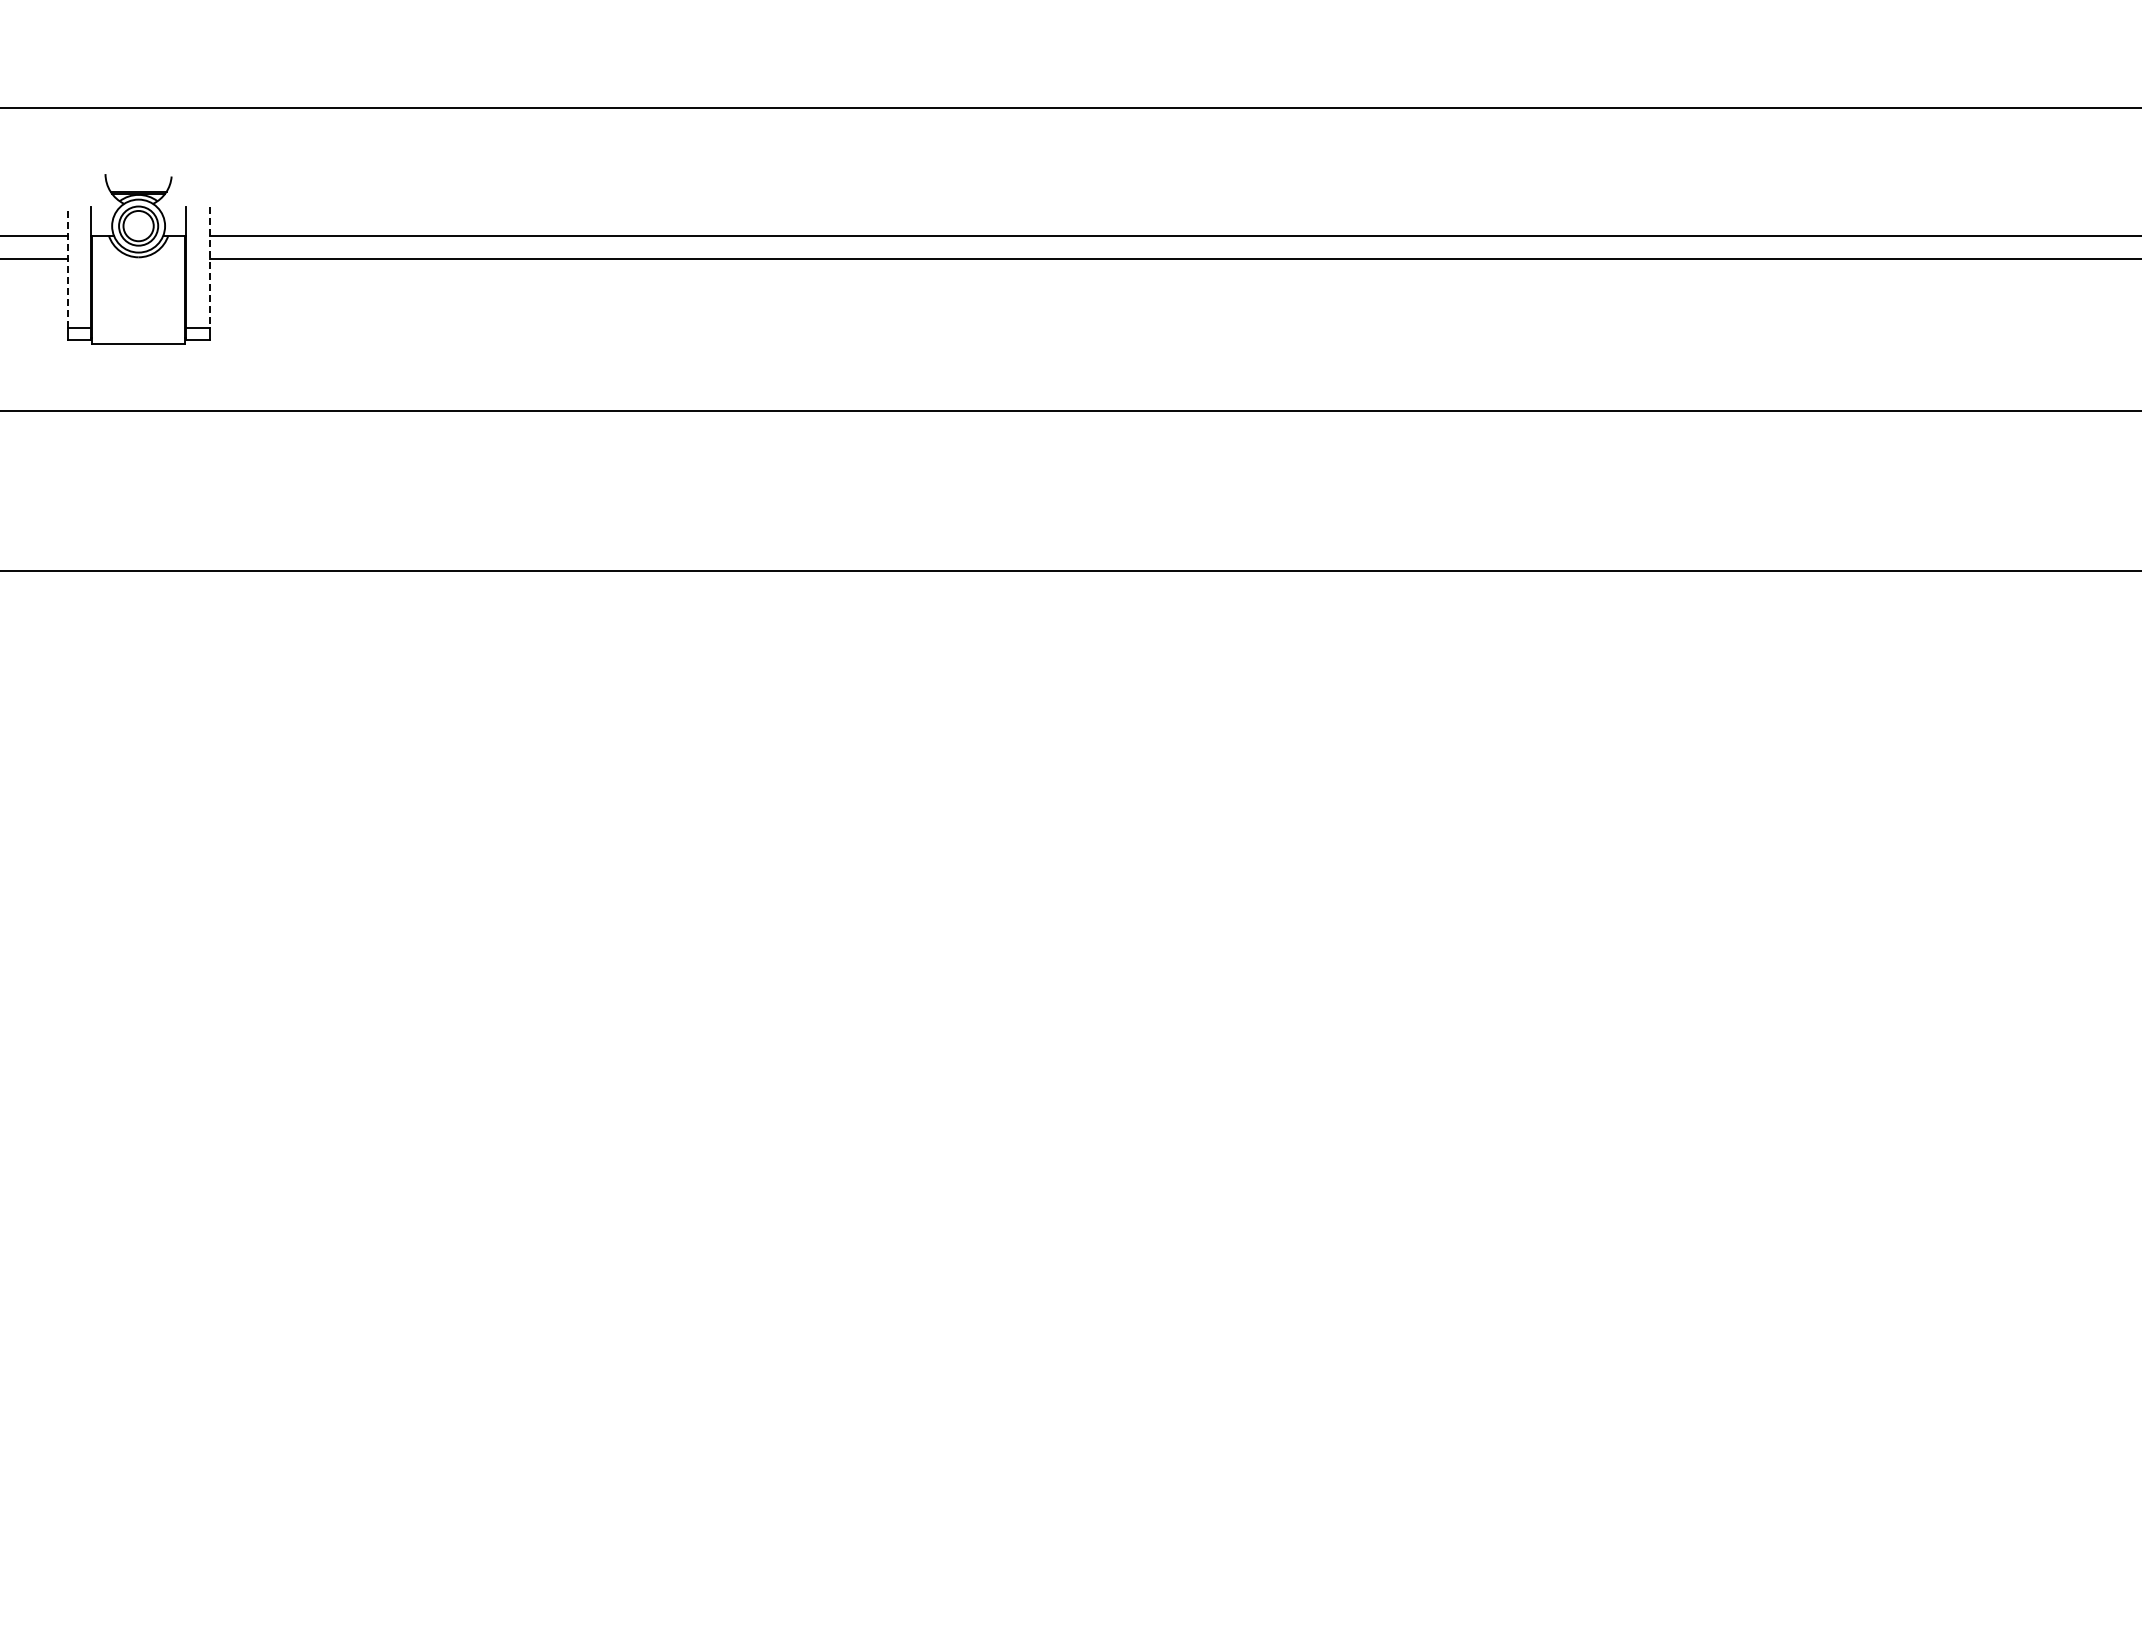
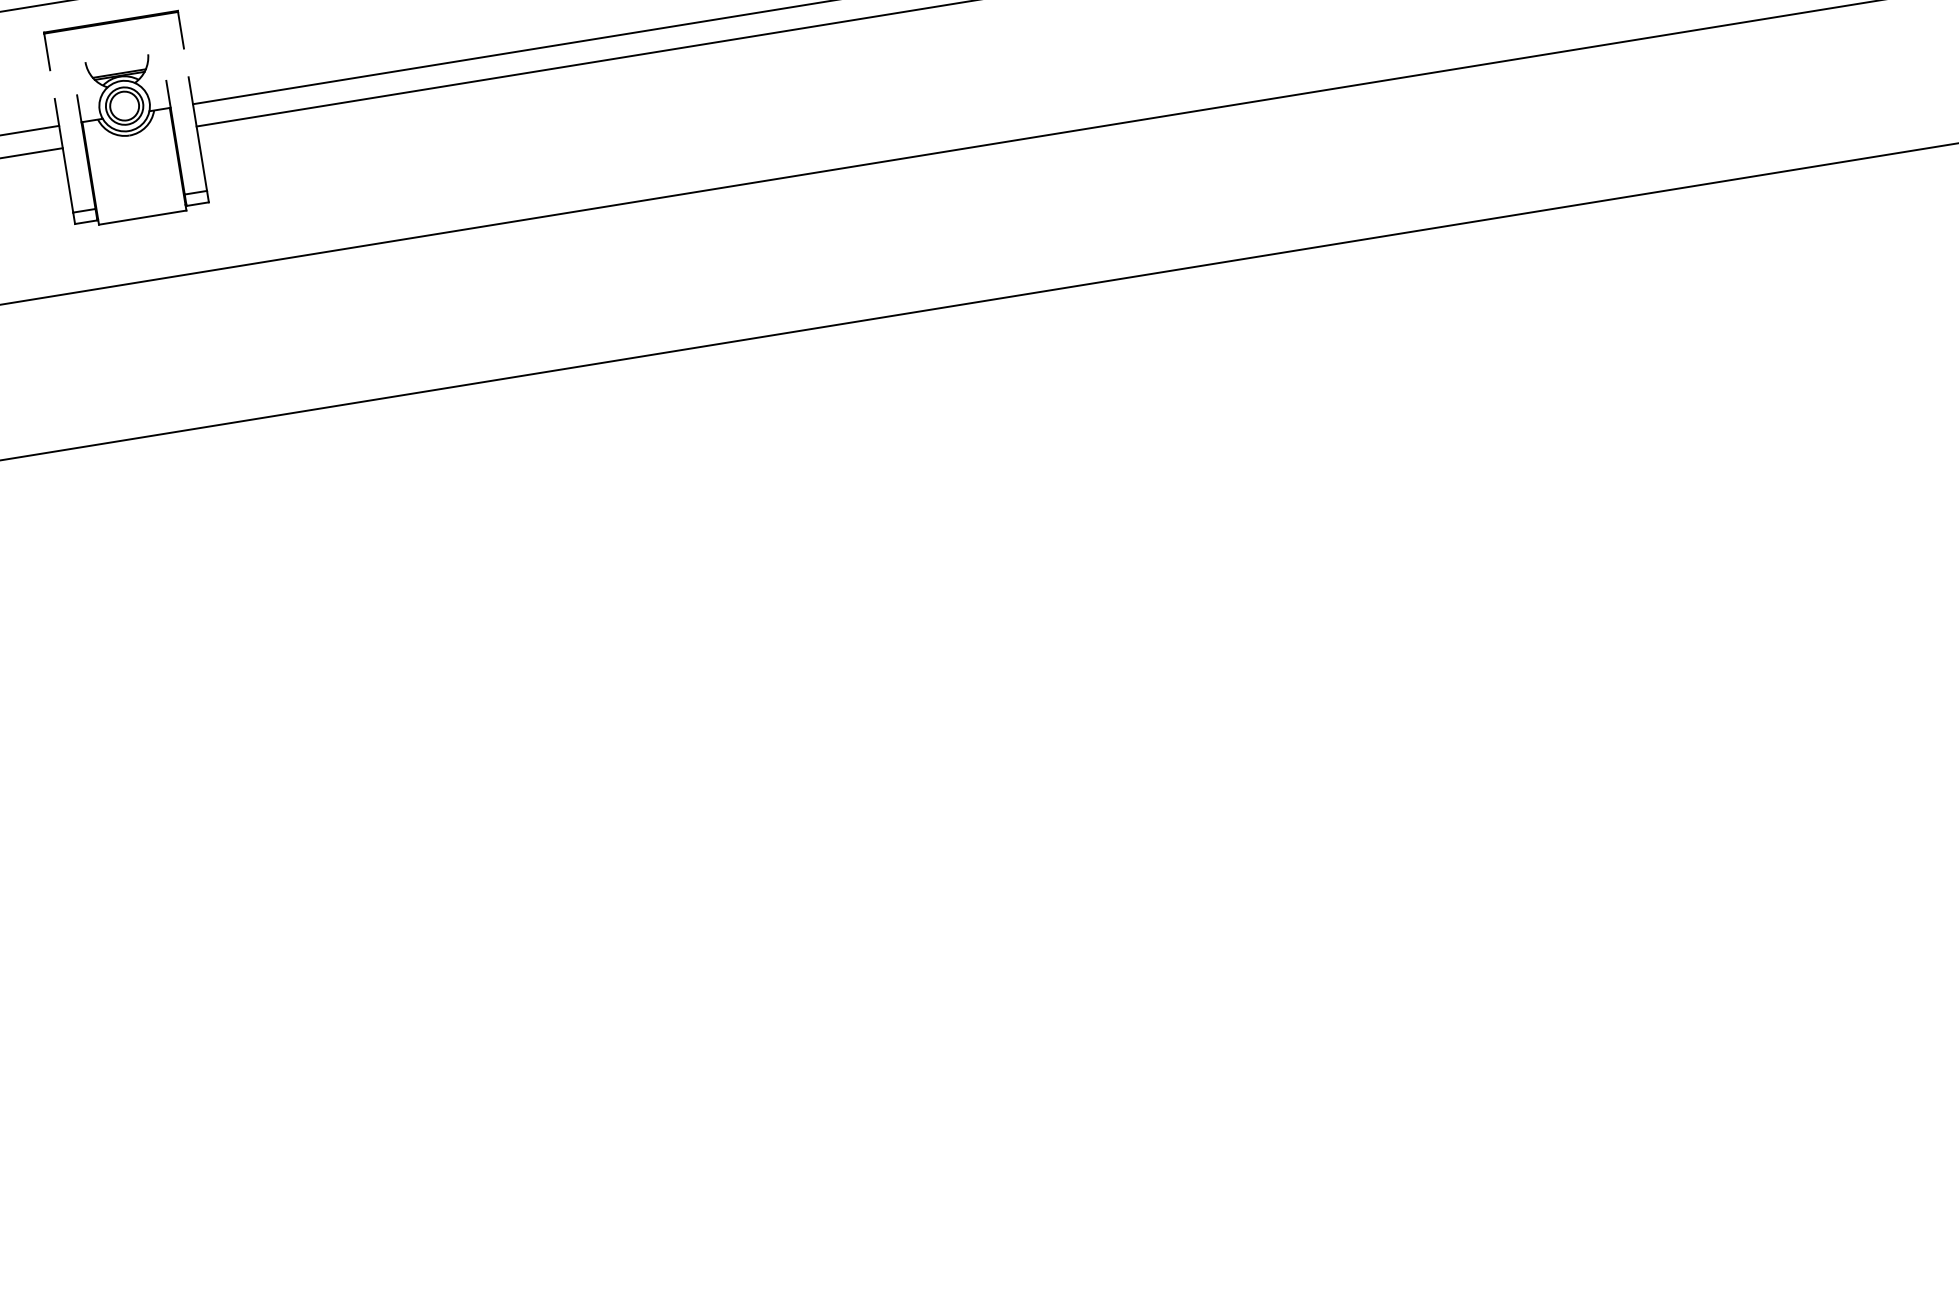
part: (138, 138) -> (111, 23), added
line: (67, 266) -> (63, 155), dashed -> solid
line: (209, 267) -> (197, 134), dashed -> solid

